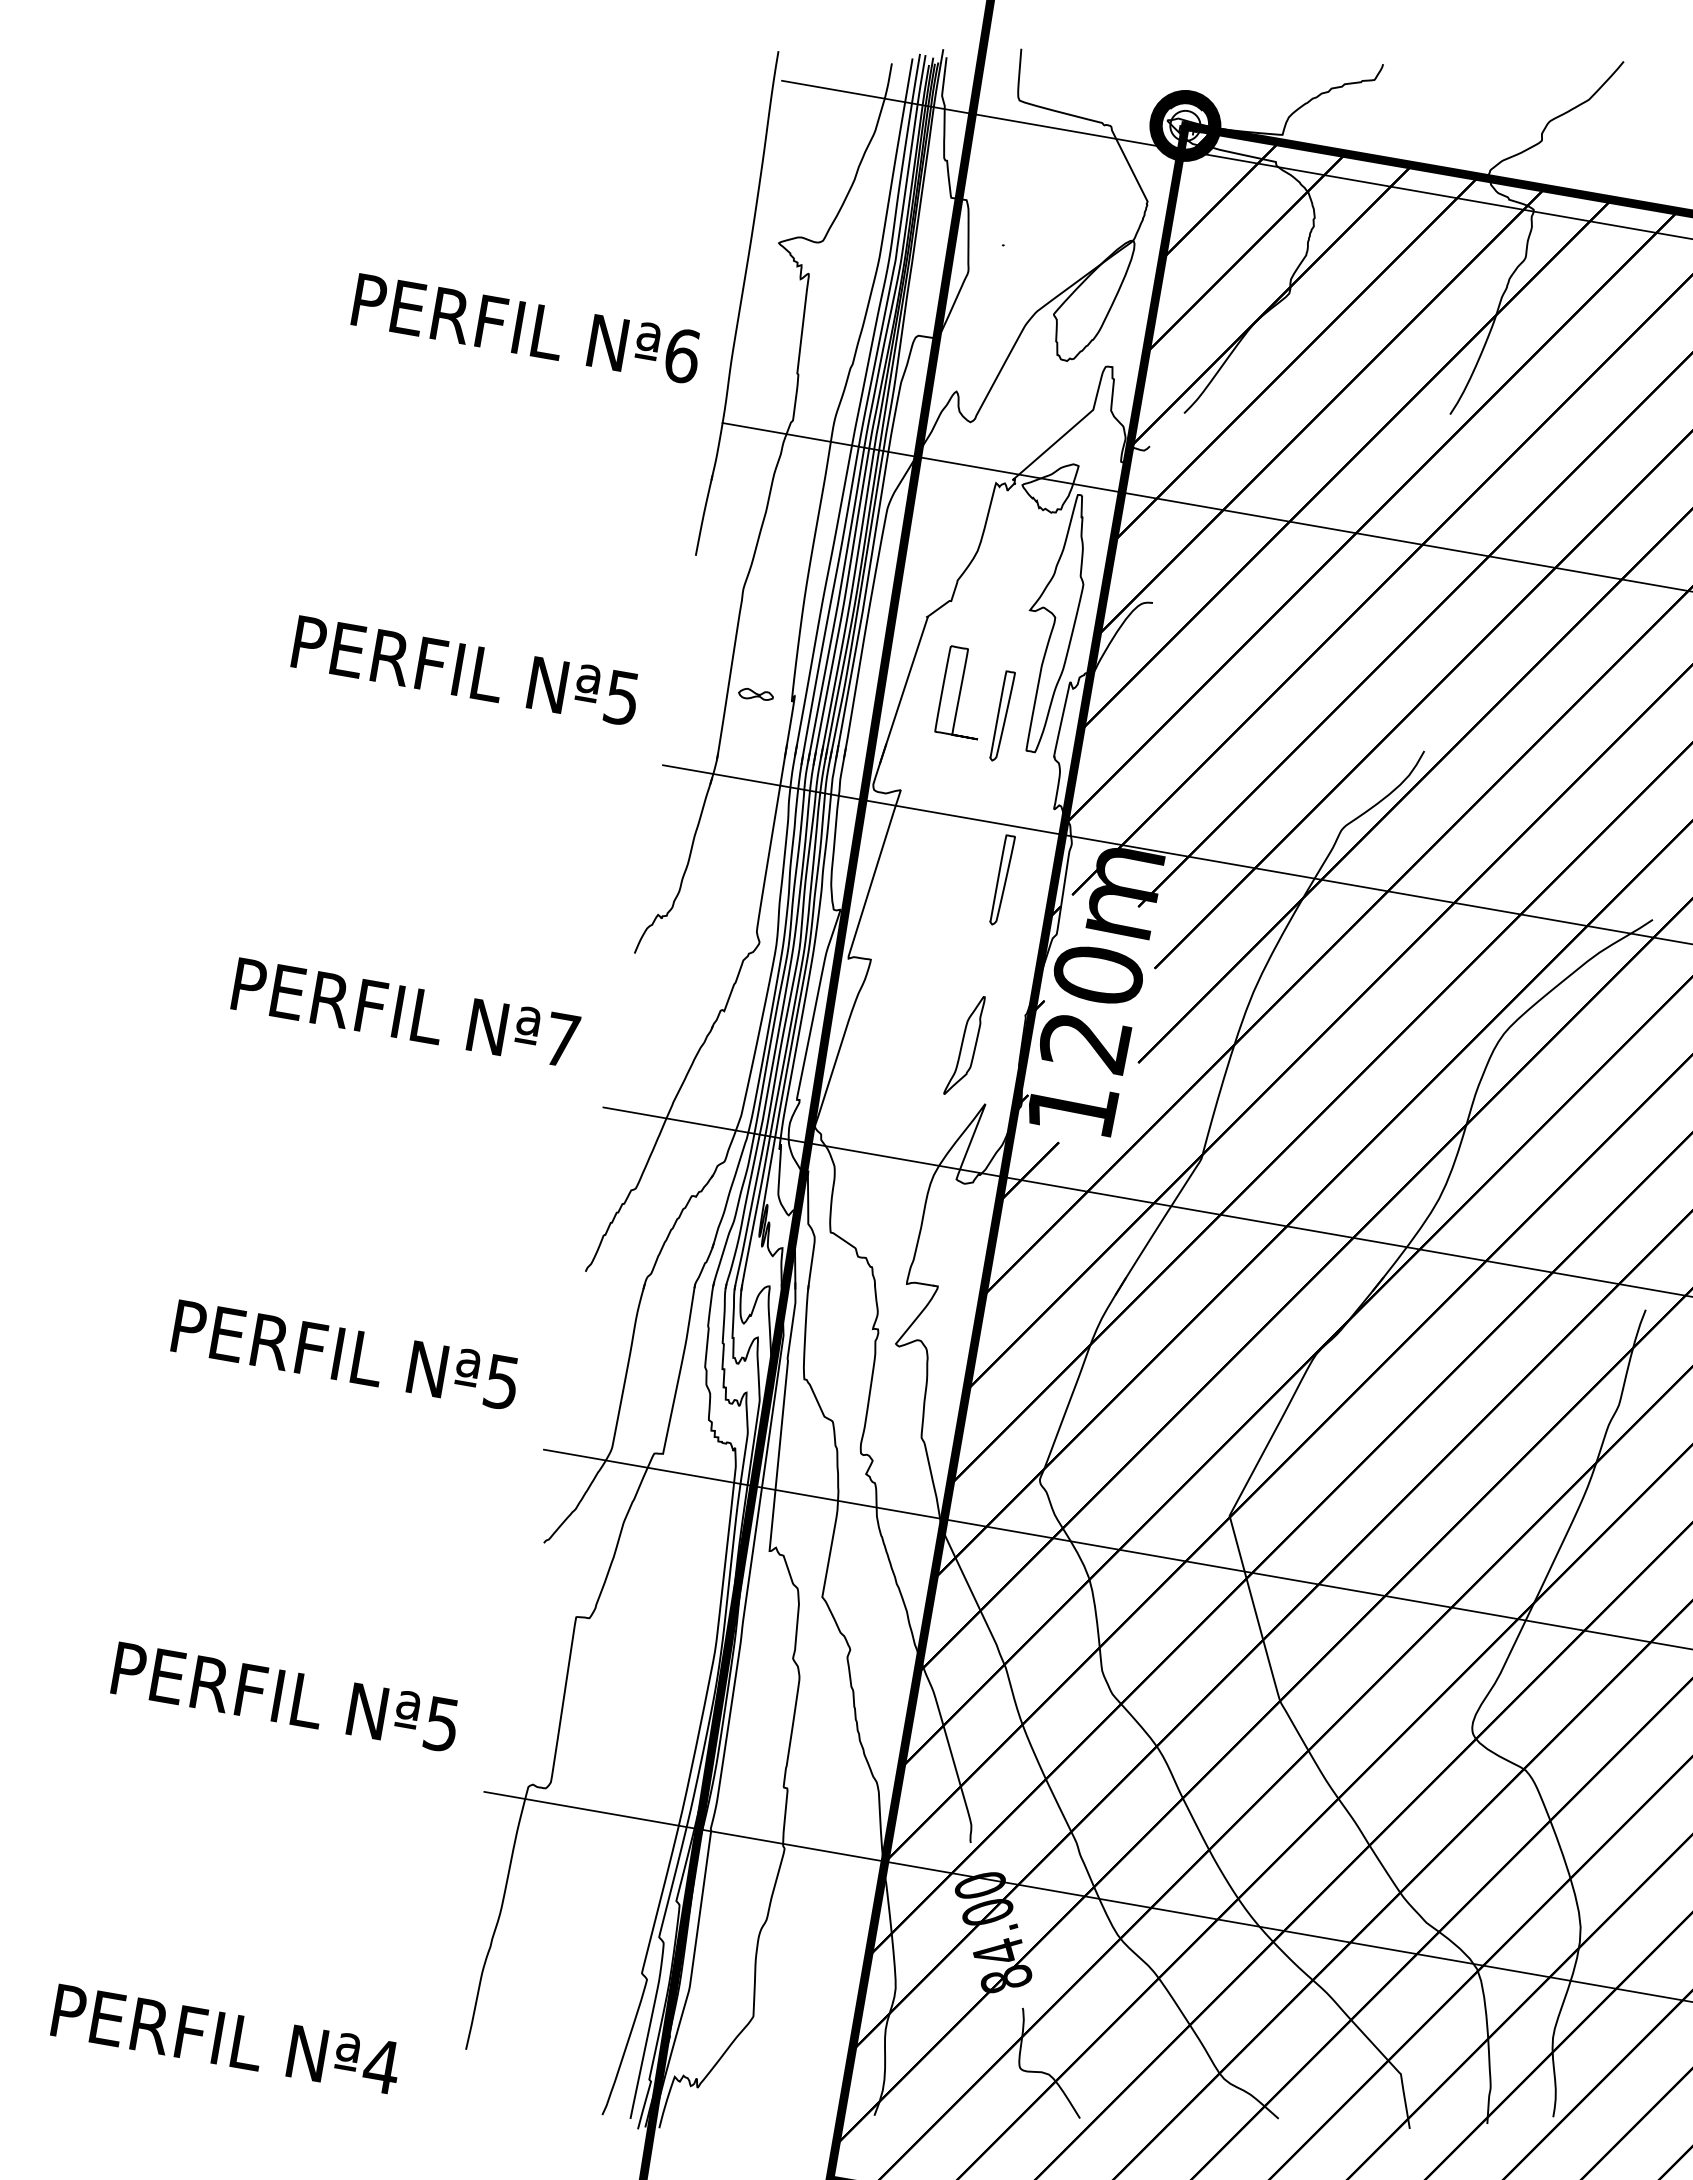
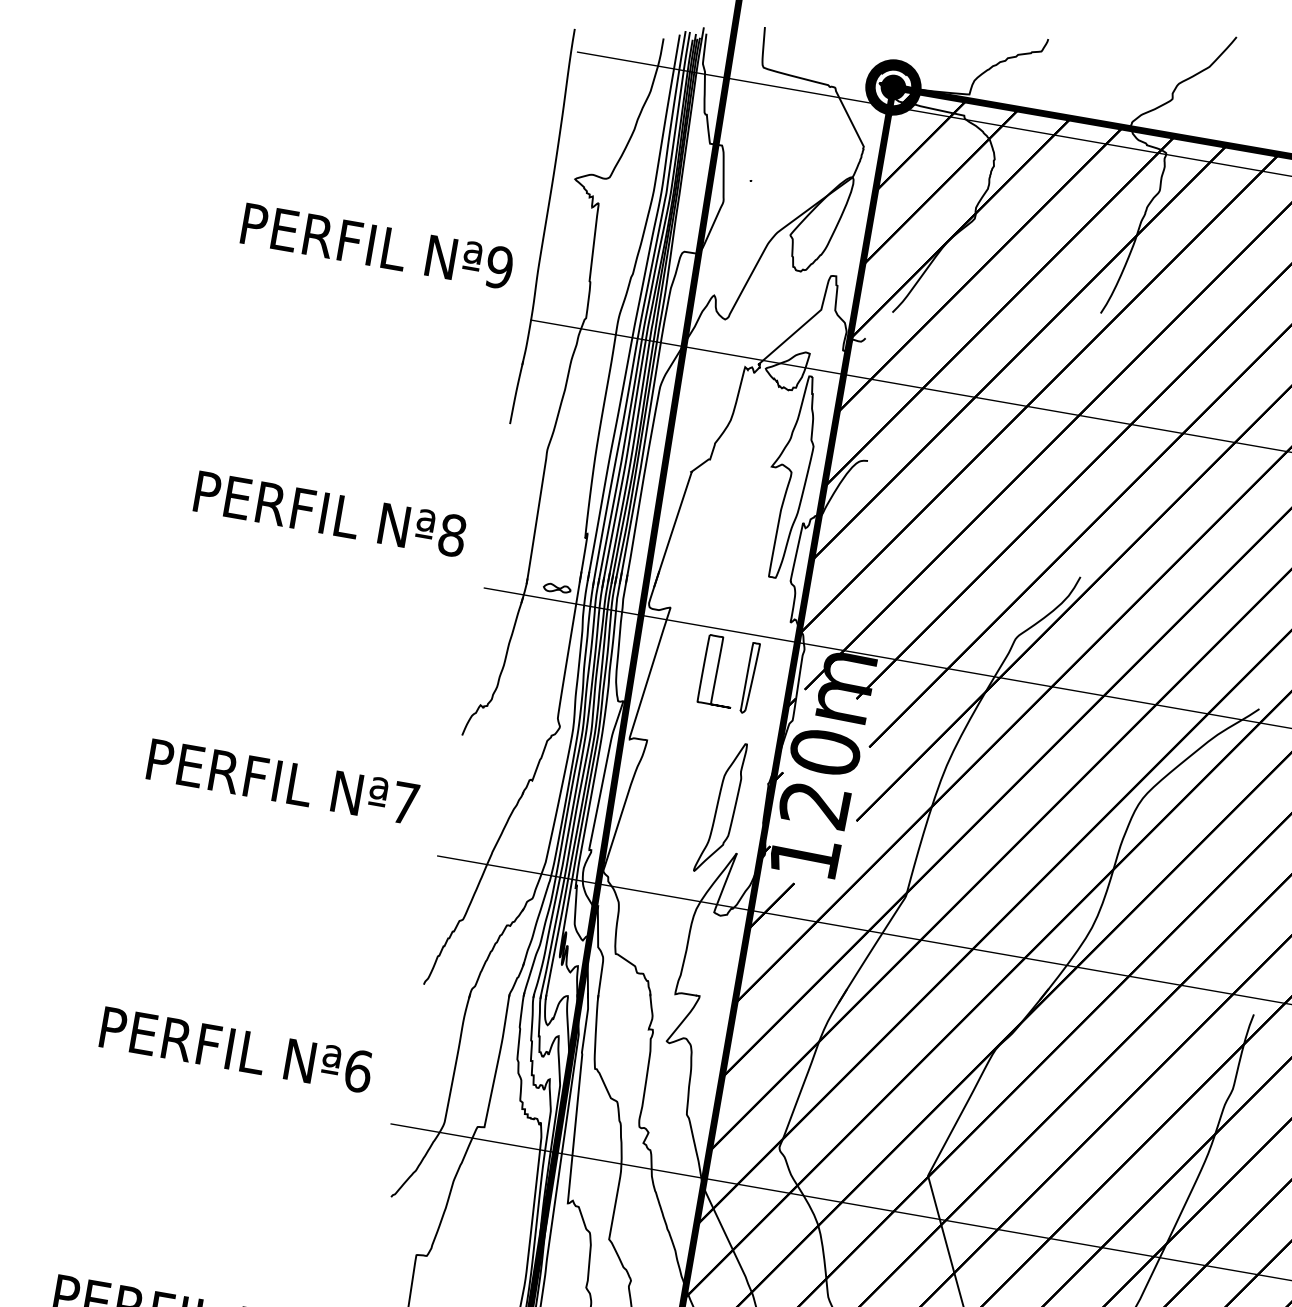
fill: (1185, 125) -> (893, 87), added
text: (681, 355) -> (498, 267), Nª6 -> Nª9
part: (955, 692) -> (713, 671), moved
part: (755, 693) -> (556, 587), moved
text: (620, 697) -> (451, 535), Nª5 -> Nª8
part: (1002, 715) -> (750, 549), removed
part: (964, 1045) -> (720, 807), size x1.67
text: (500, 1381) -> (357, 1070), Nª5 -> Nª6

